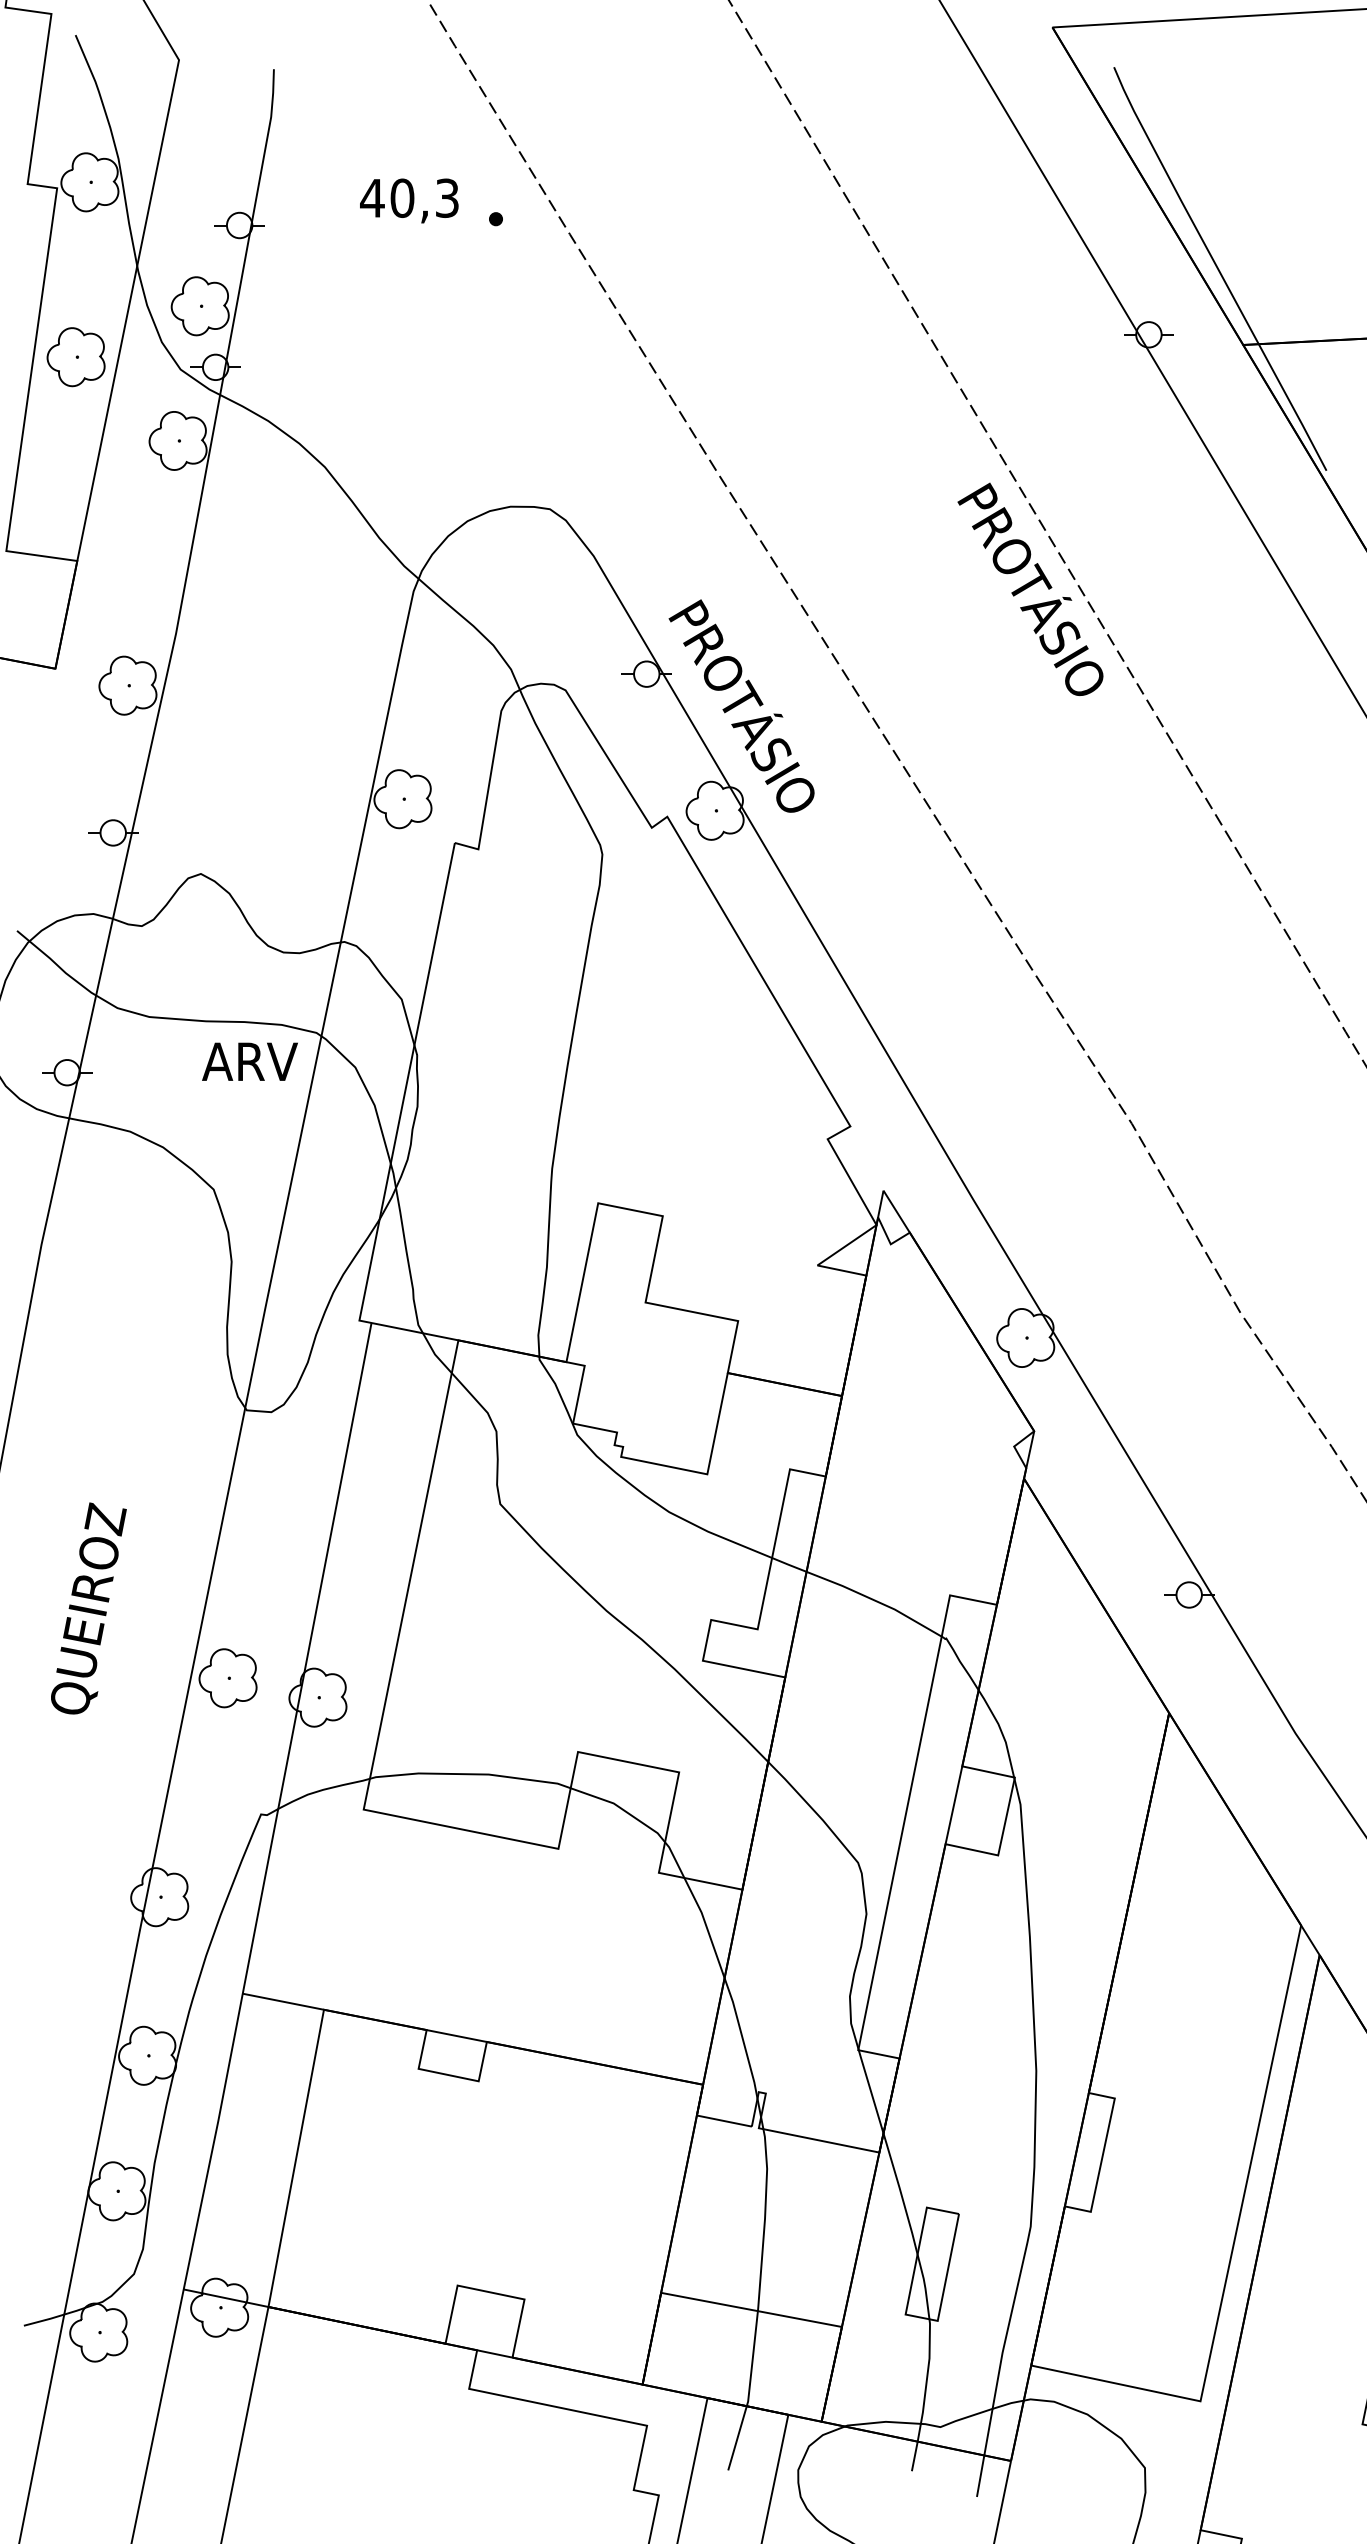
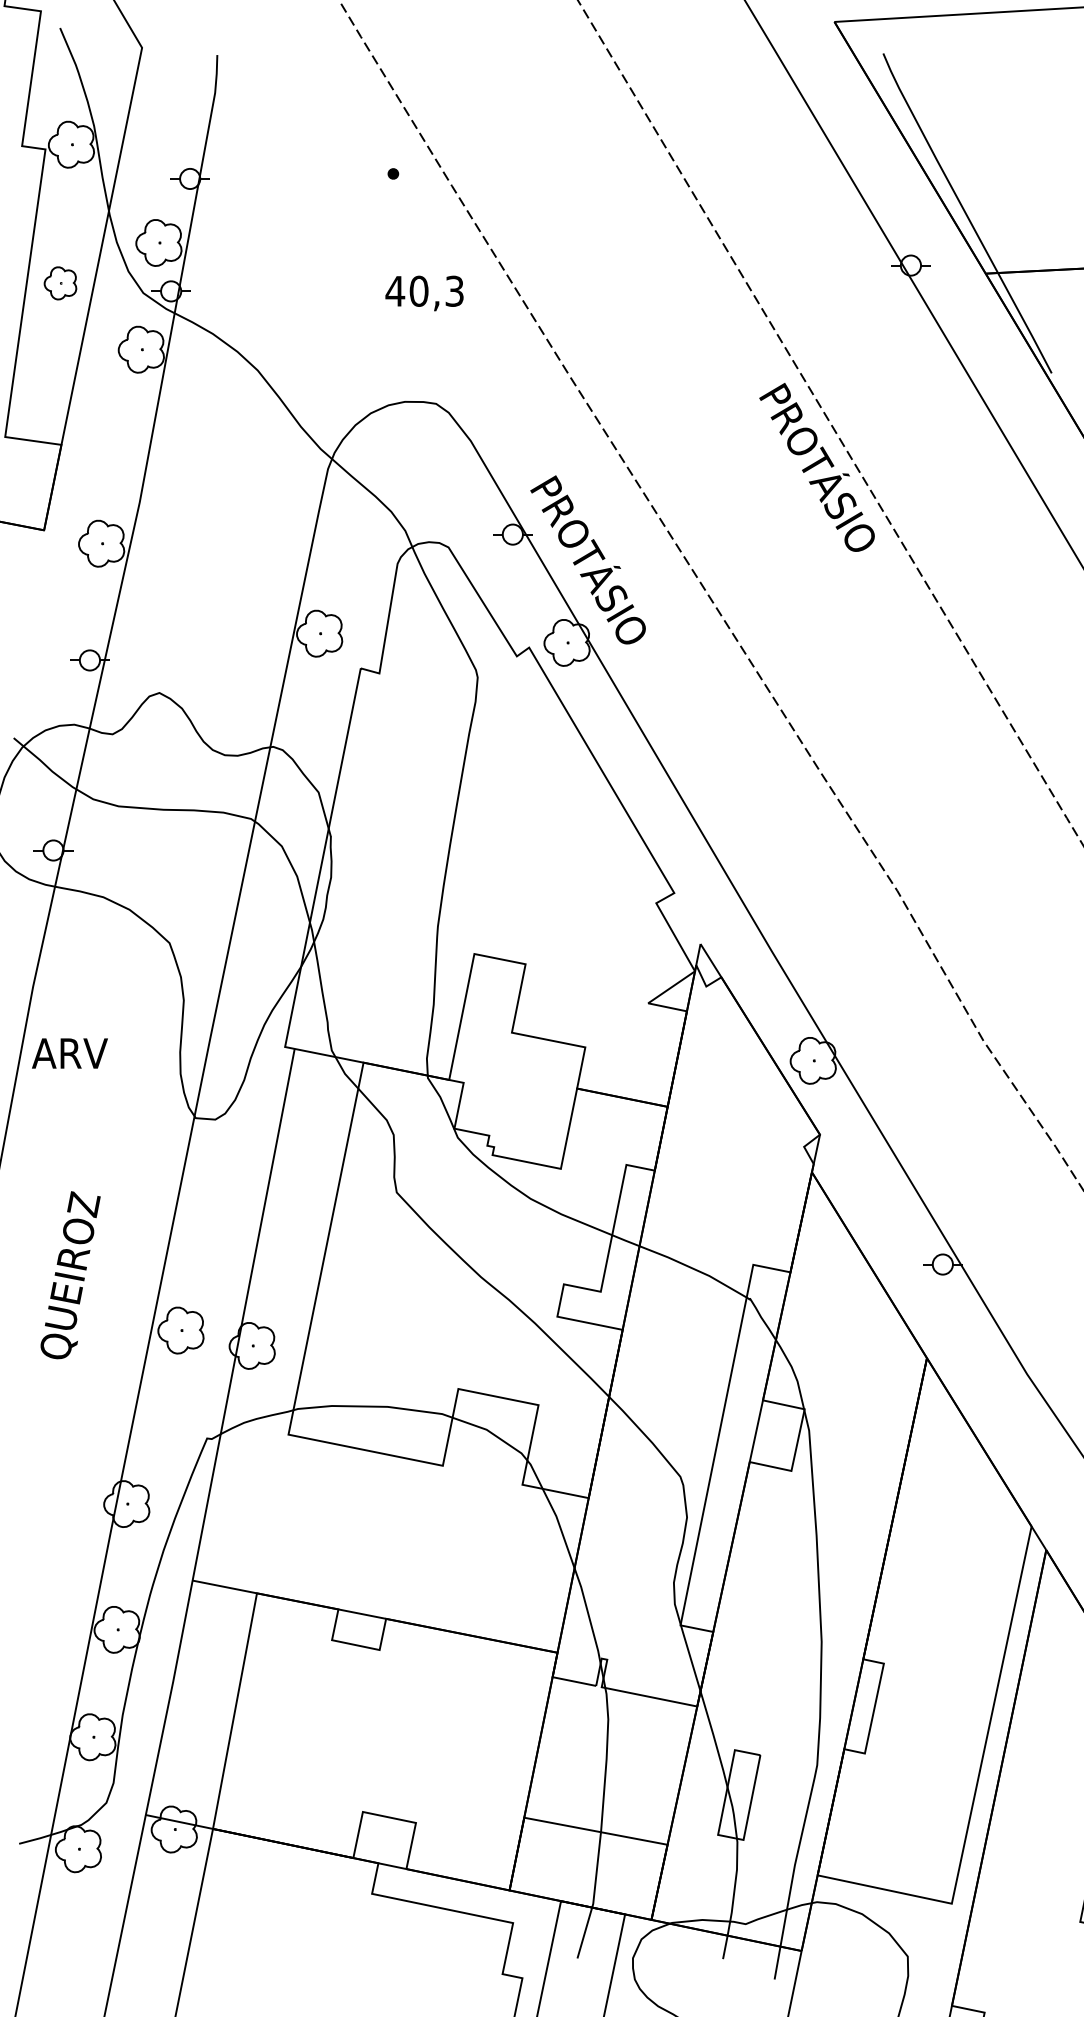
text: (409, 200) -> (424, 293), moved
part: (75, 357) -> (60, 283), size x0.7
text: (249, 1061) -> (69, 1053), moved

